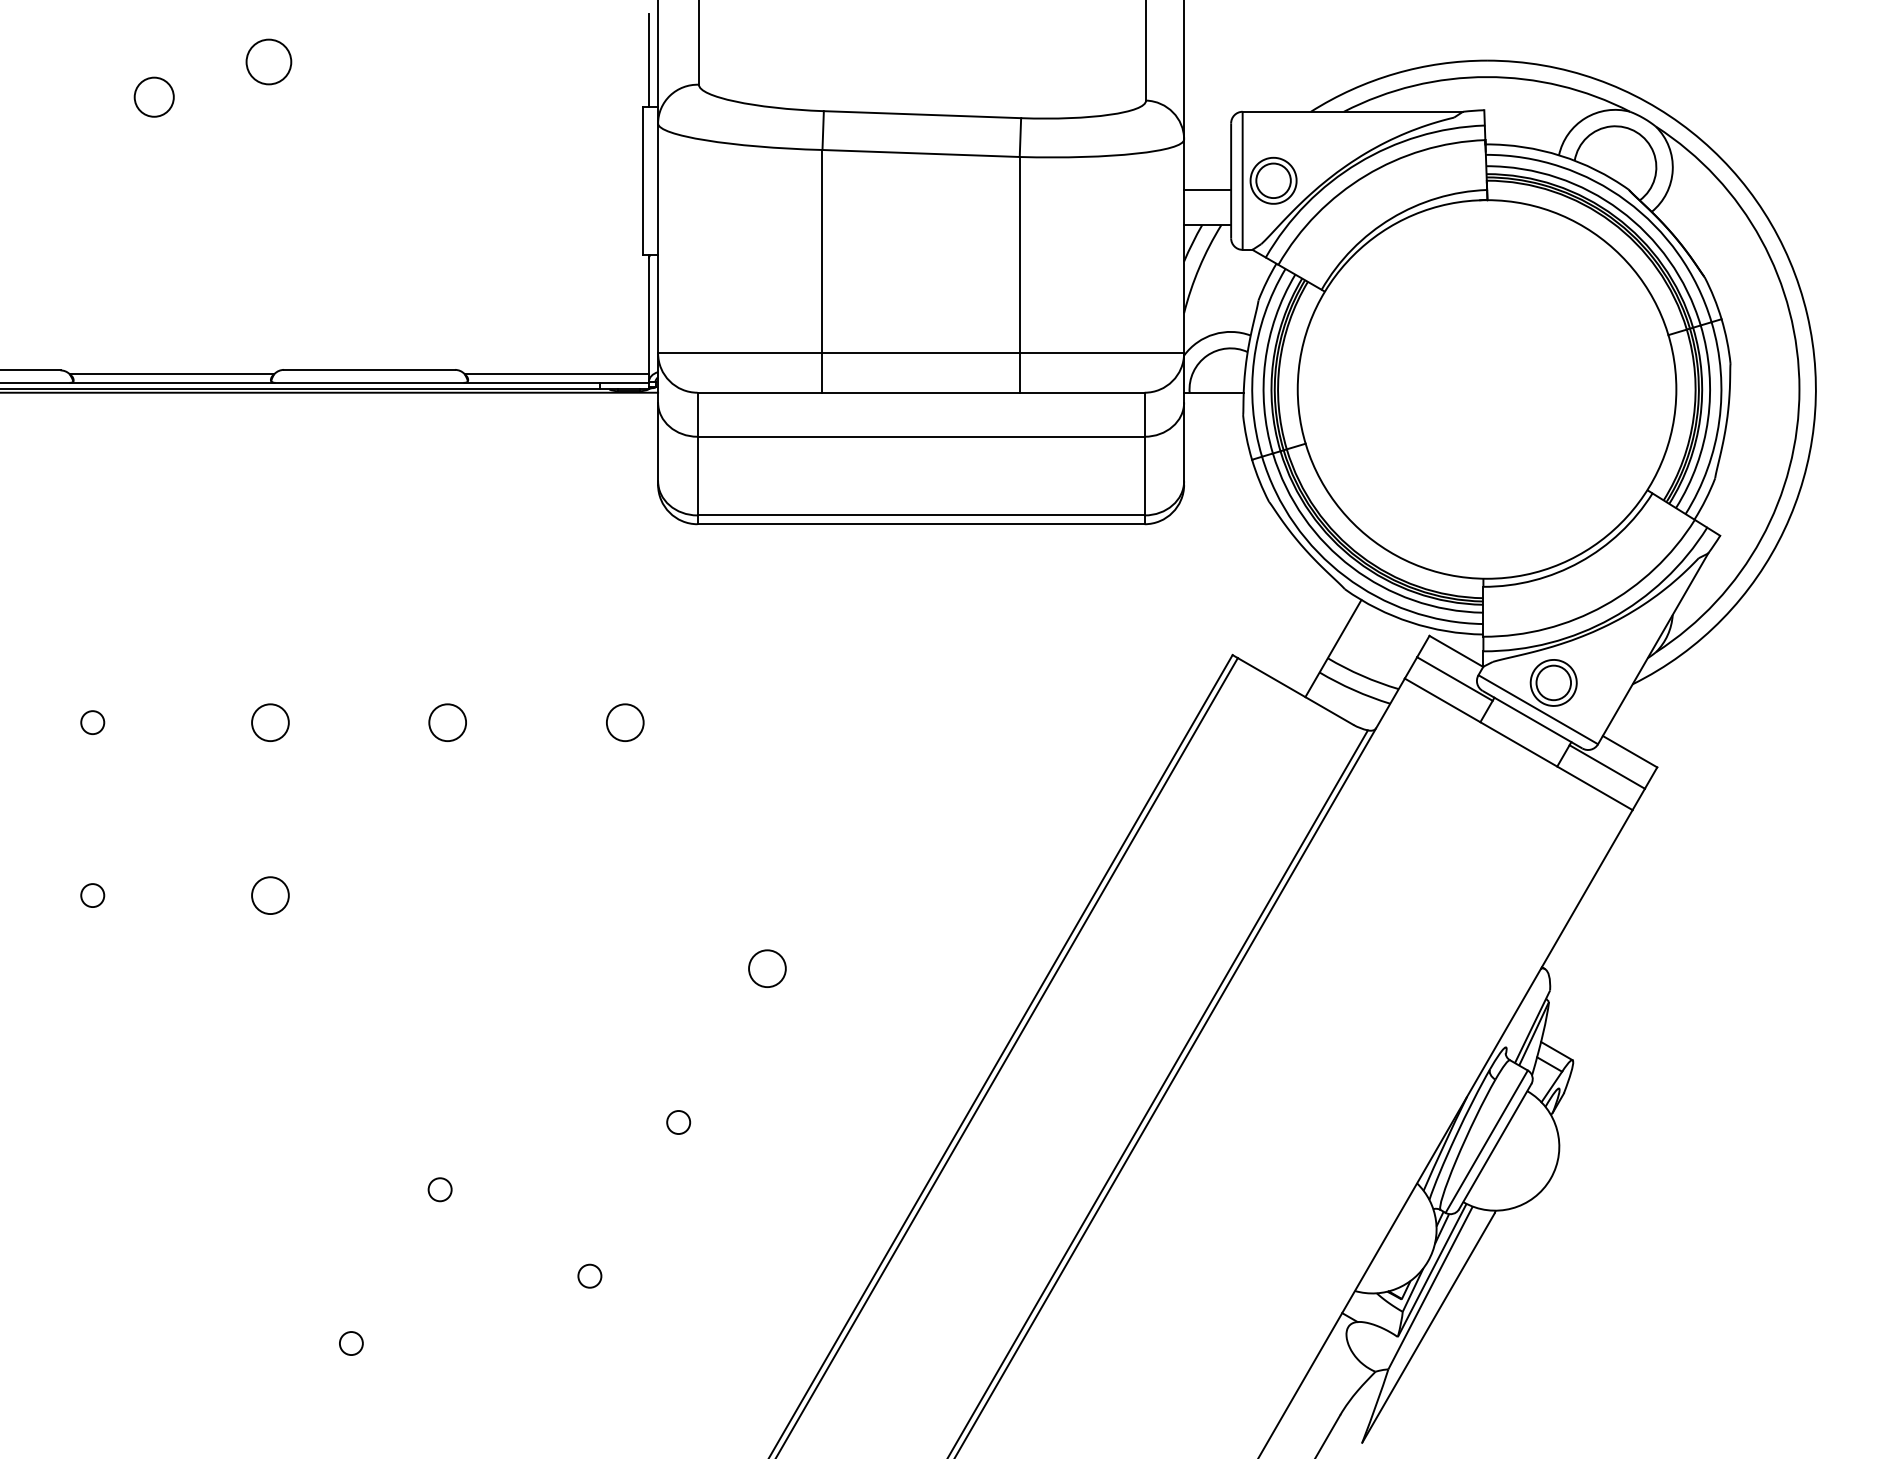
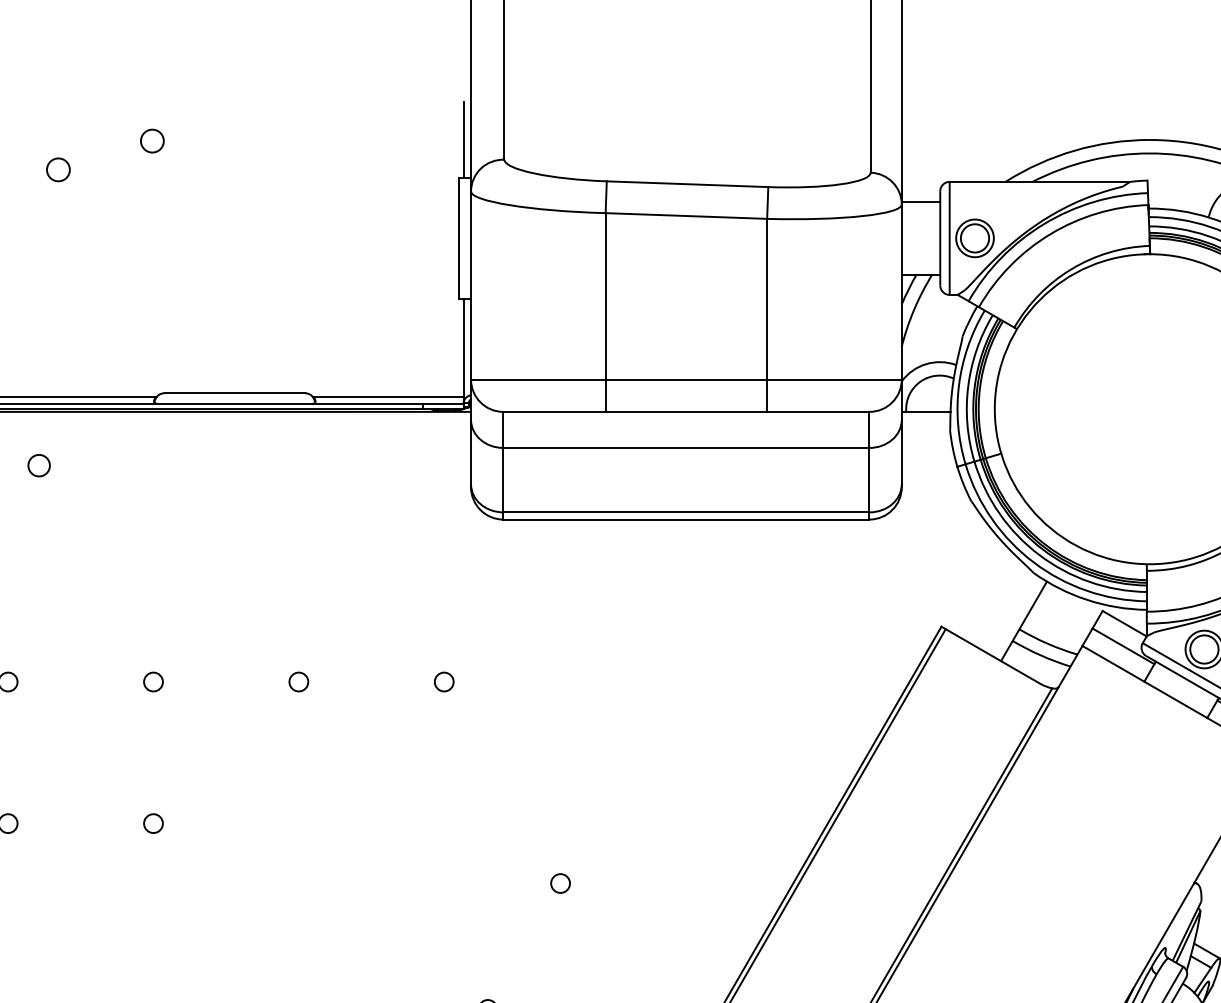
circle: (268, 61) -> (152, 140), size x0.62
circle: (153, 96) -> (57, 169), size x0.71
line: (1207, 189) -> (920, 202), moved
circle: (130, 458) -> (39, 465), added
circle: (269, 722) -> (152, 681), size x0.62
circle: (447, 722) -> (298, 681), size x0.62
circle: (625, 722) -> (444, 681), size x0.62
circle: (269, 895) -> (152, 823), size x0.62
circle: (766, 968) -> (559, 883), size x0.62

